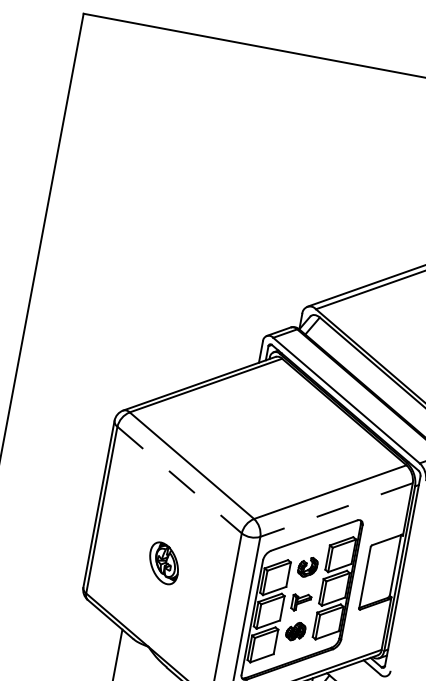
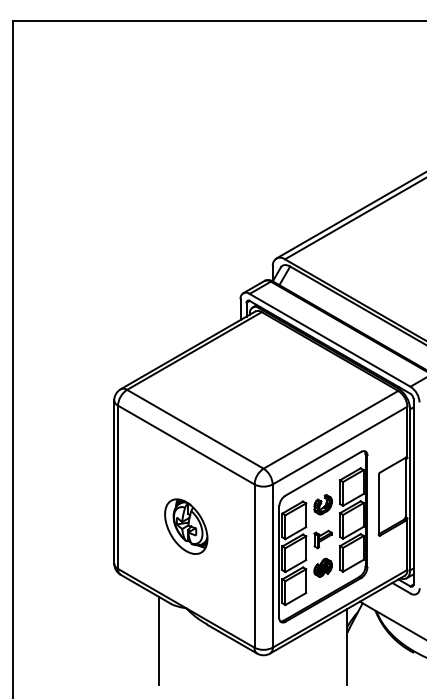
line: (179, 480) -> (186, 445), dashed -> solid
line: (337, 509) -> (340, 445), dashed -> solid
part: (164, 563) -> (186, 526), size x1.43

